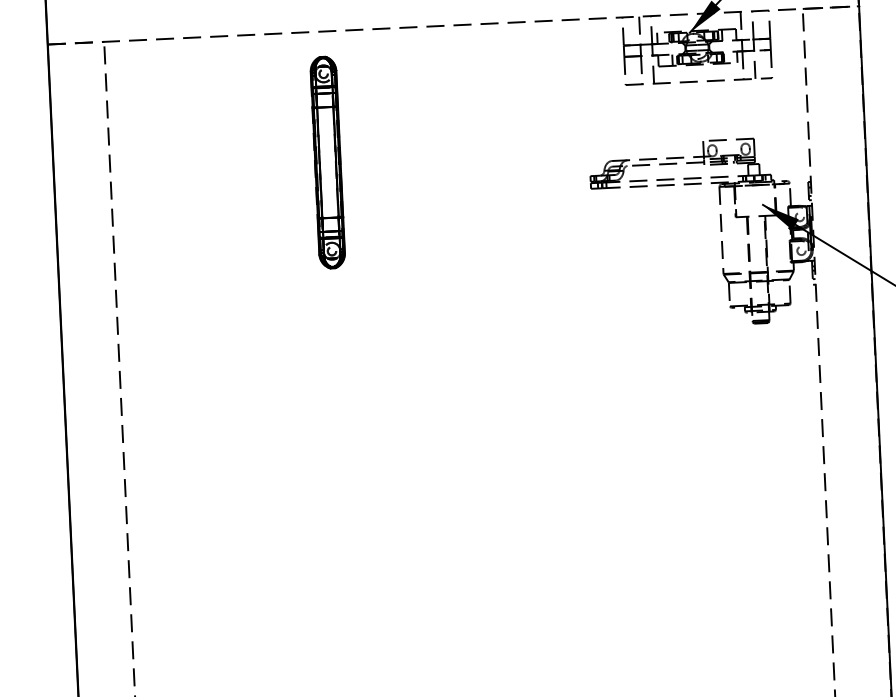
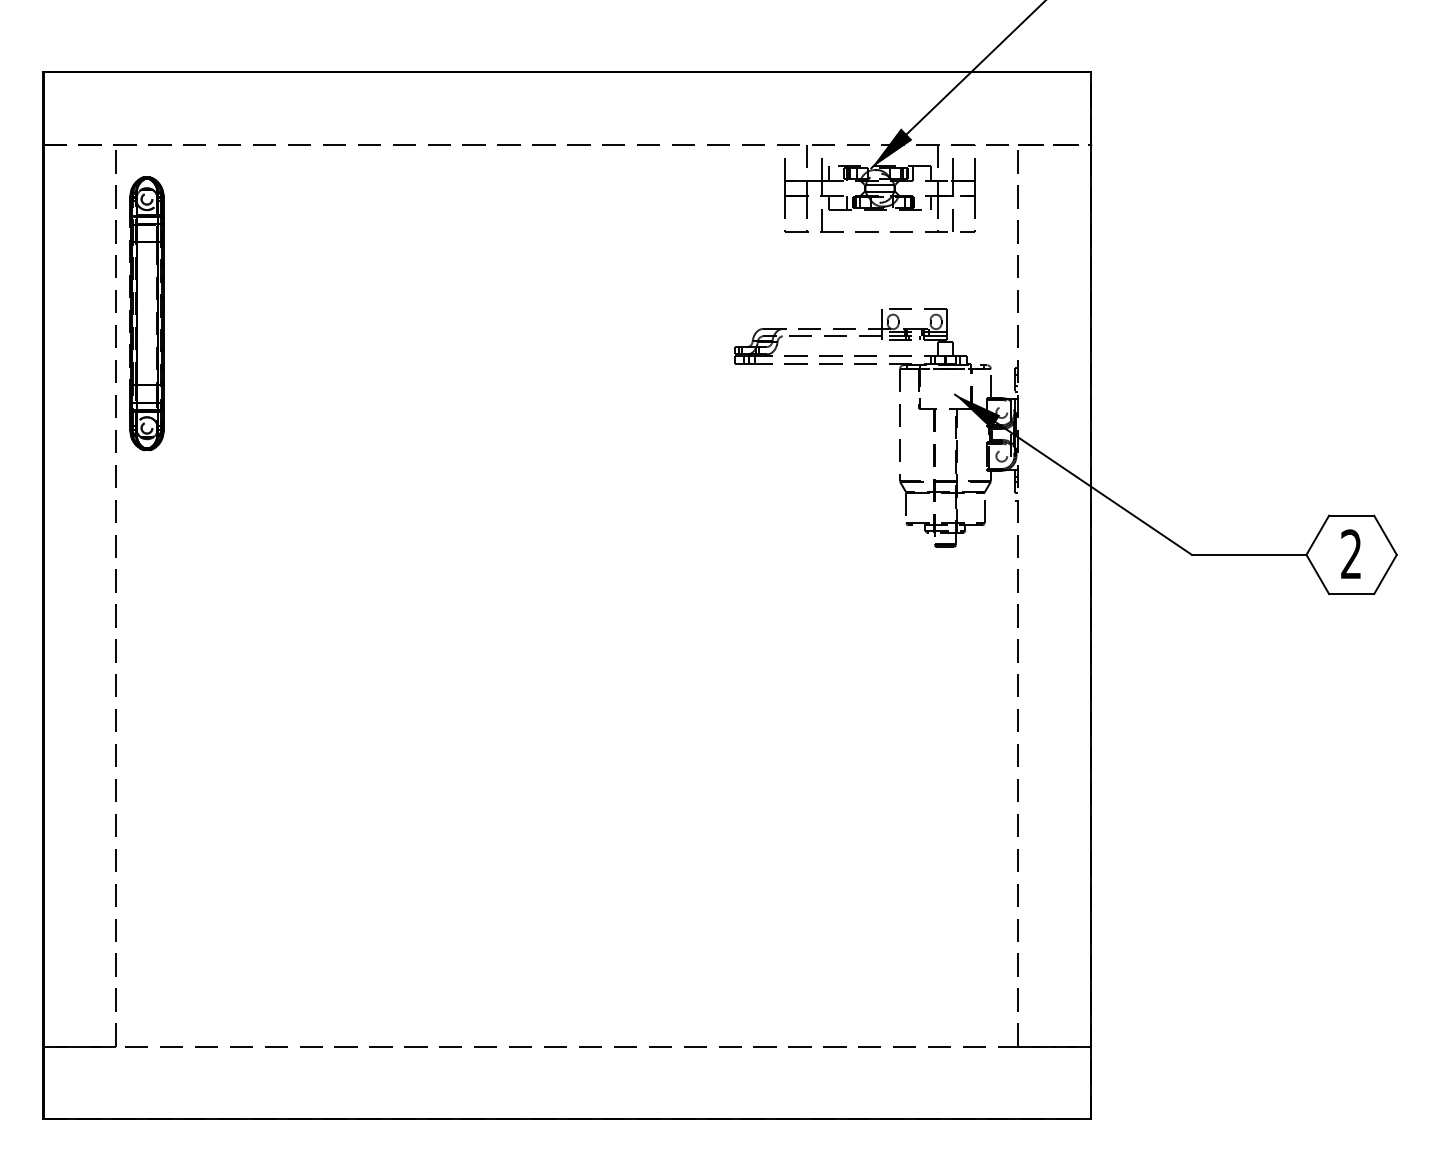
part: (327, 162) -> (146, 313), moved

